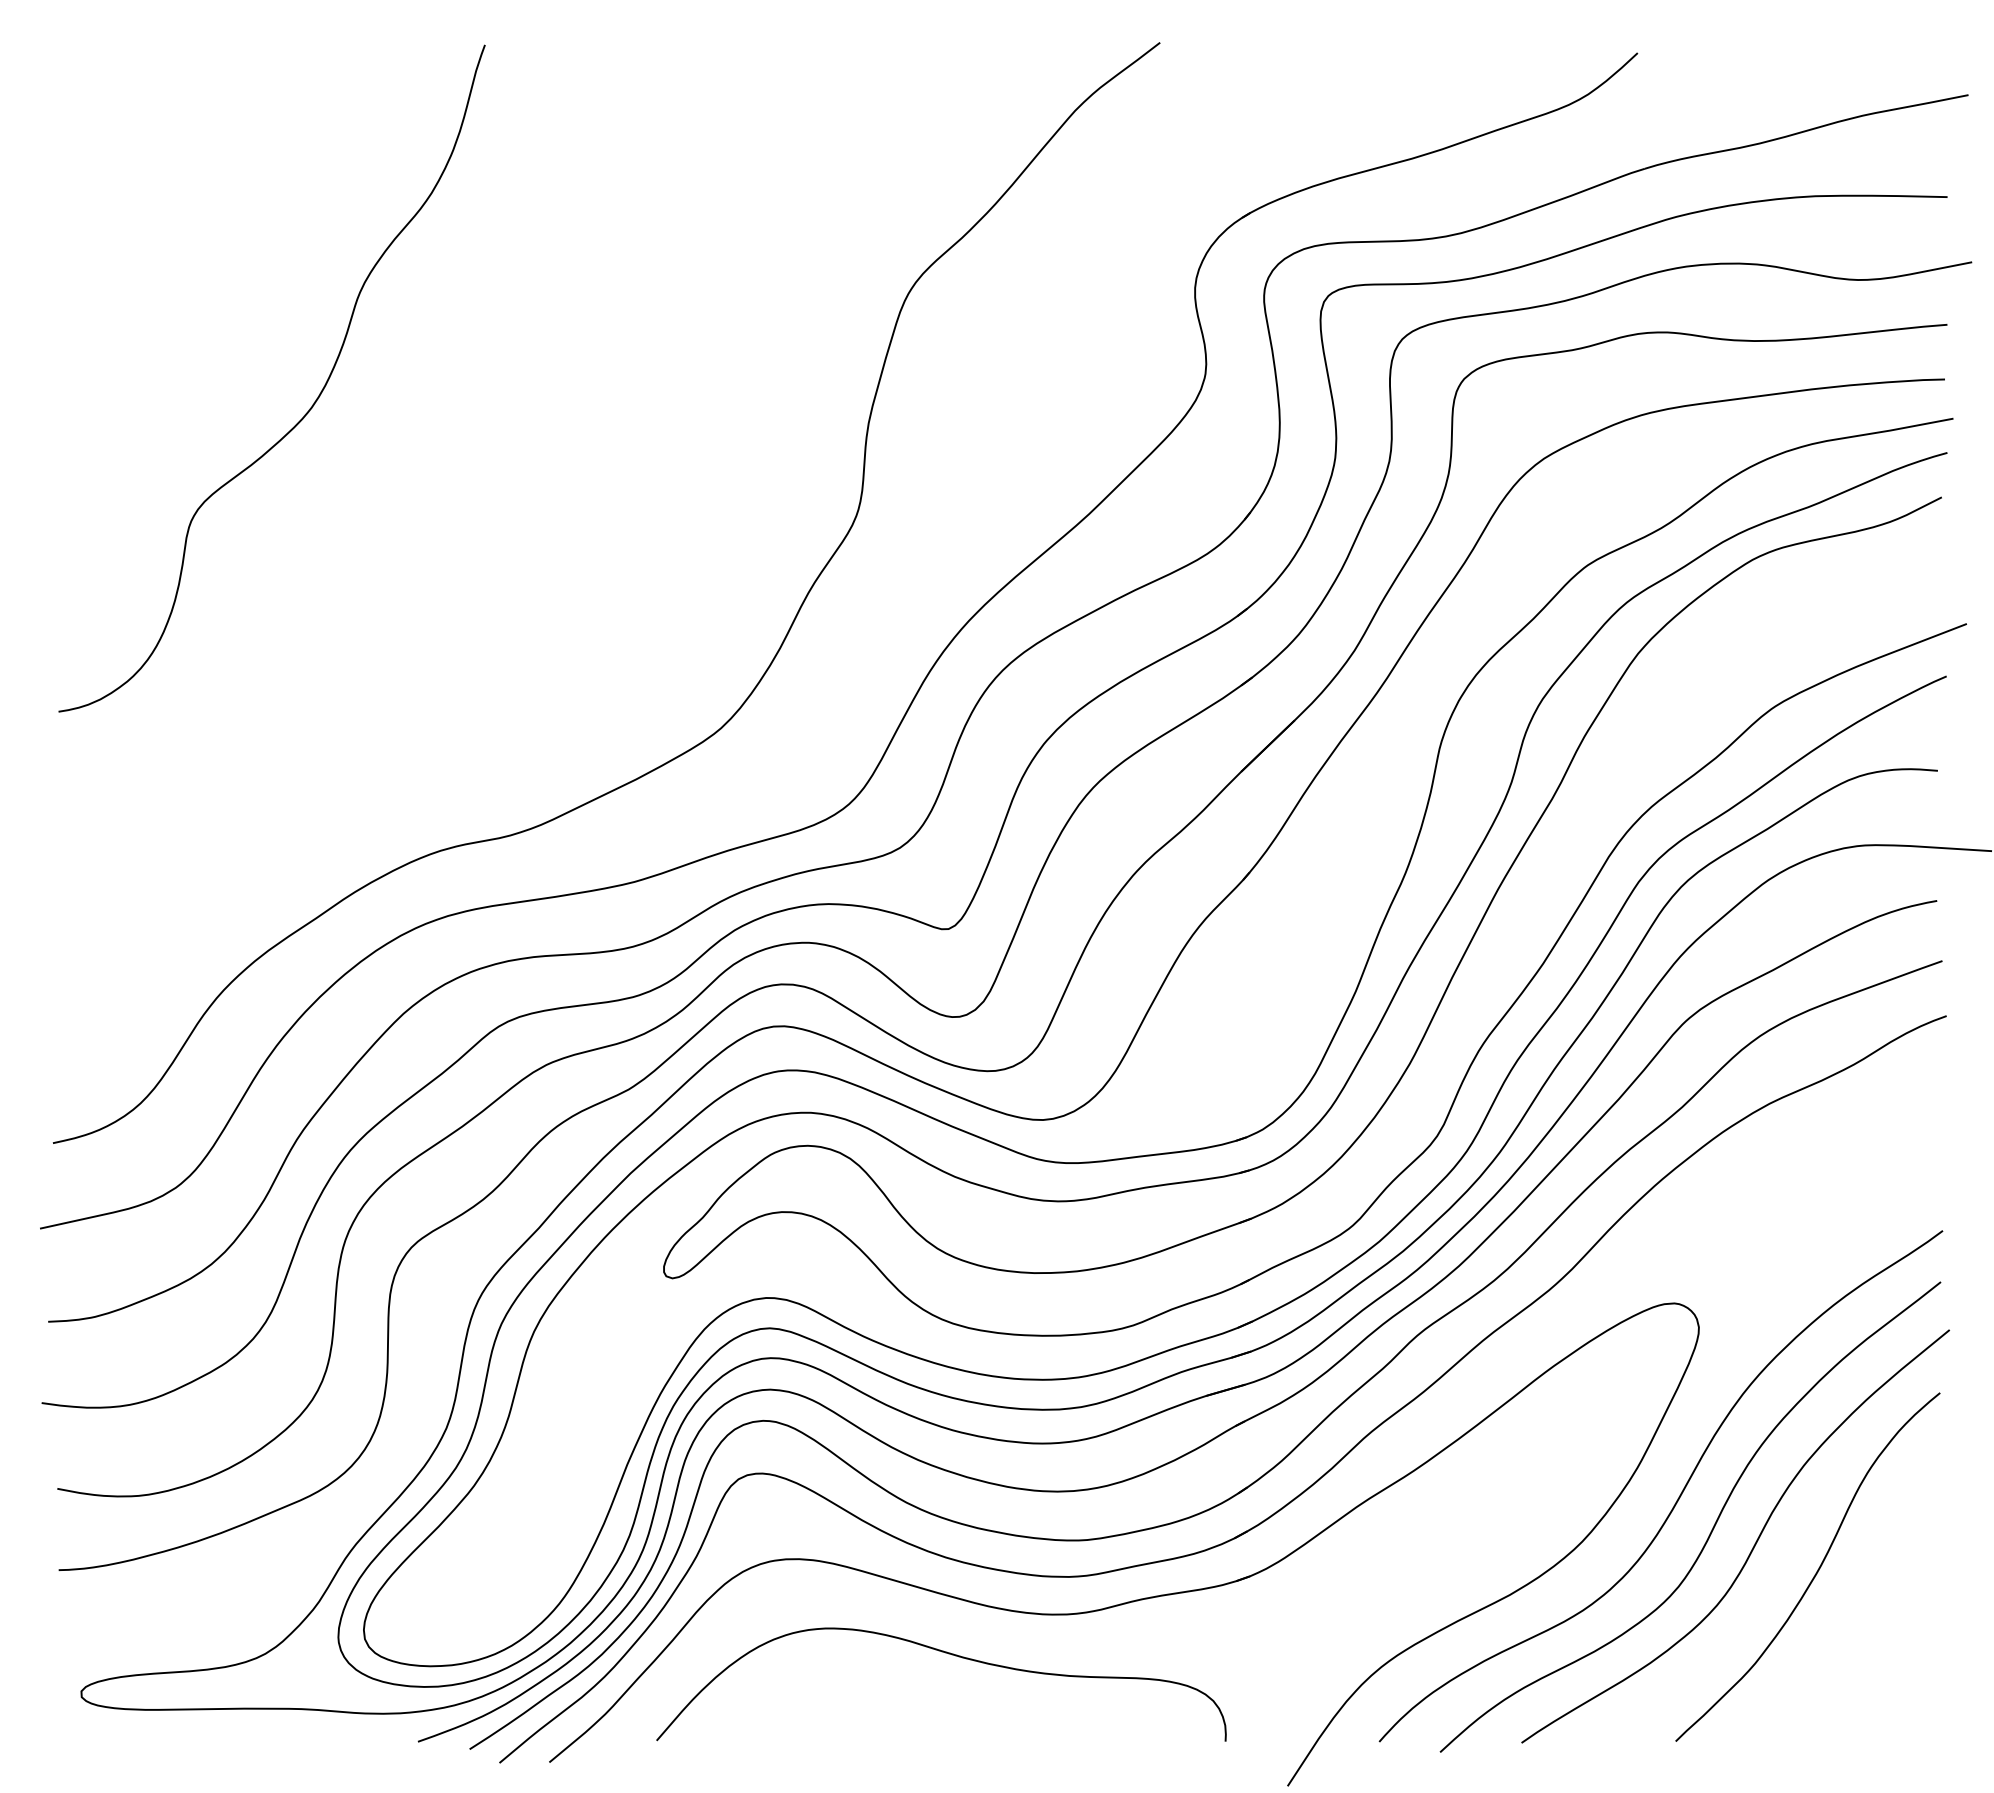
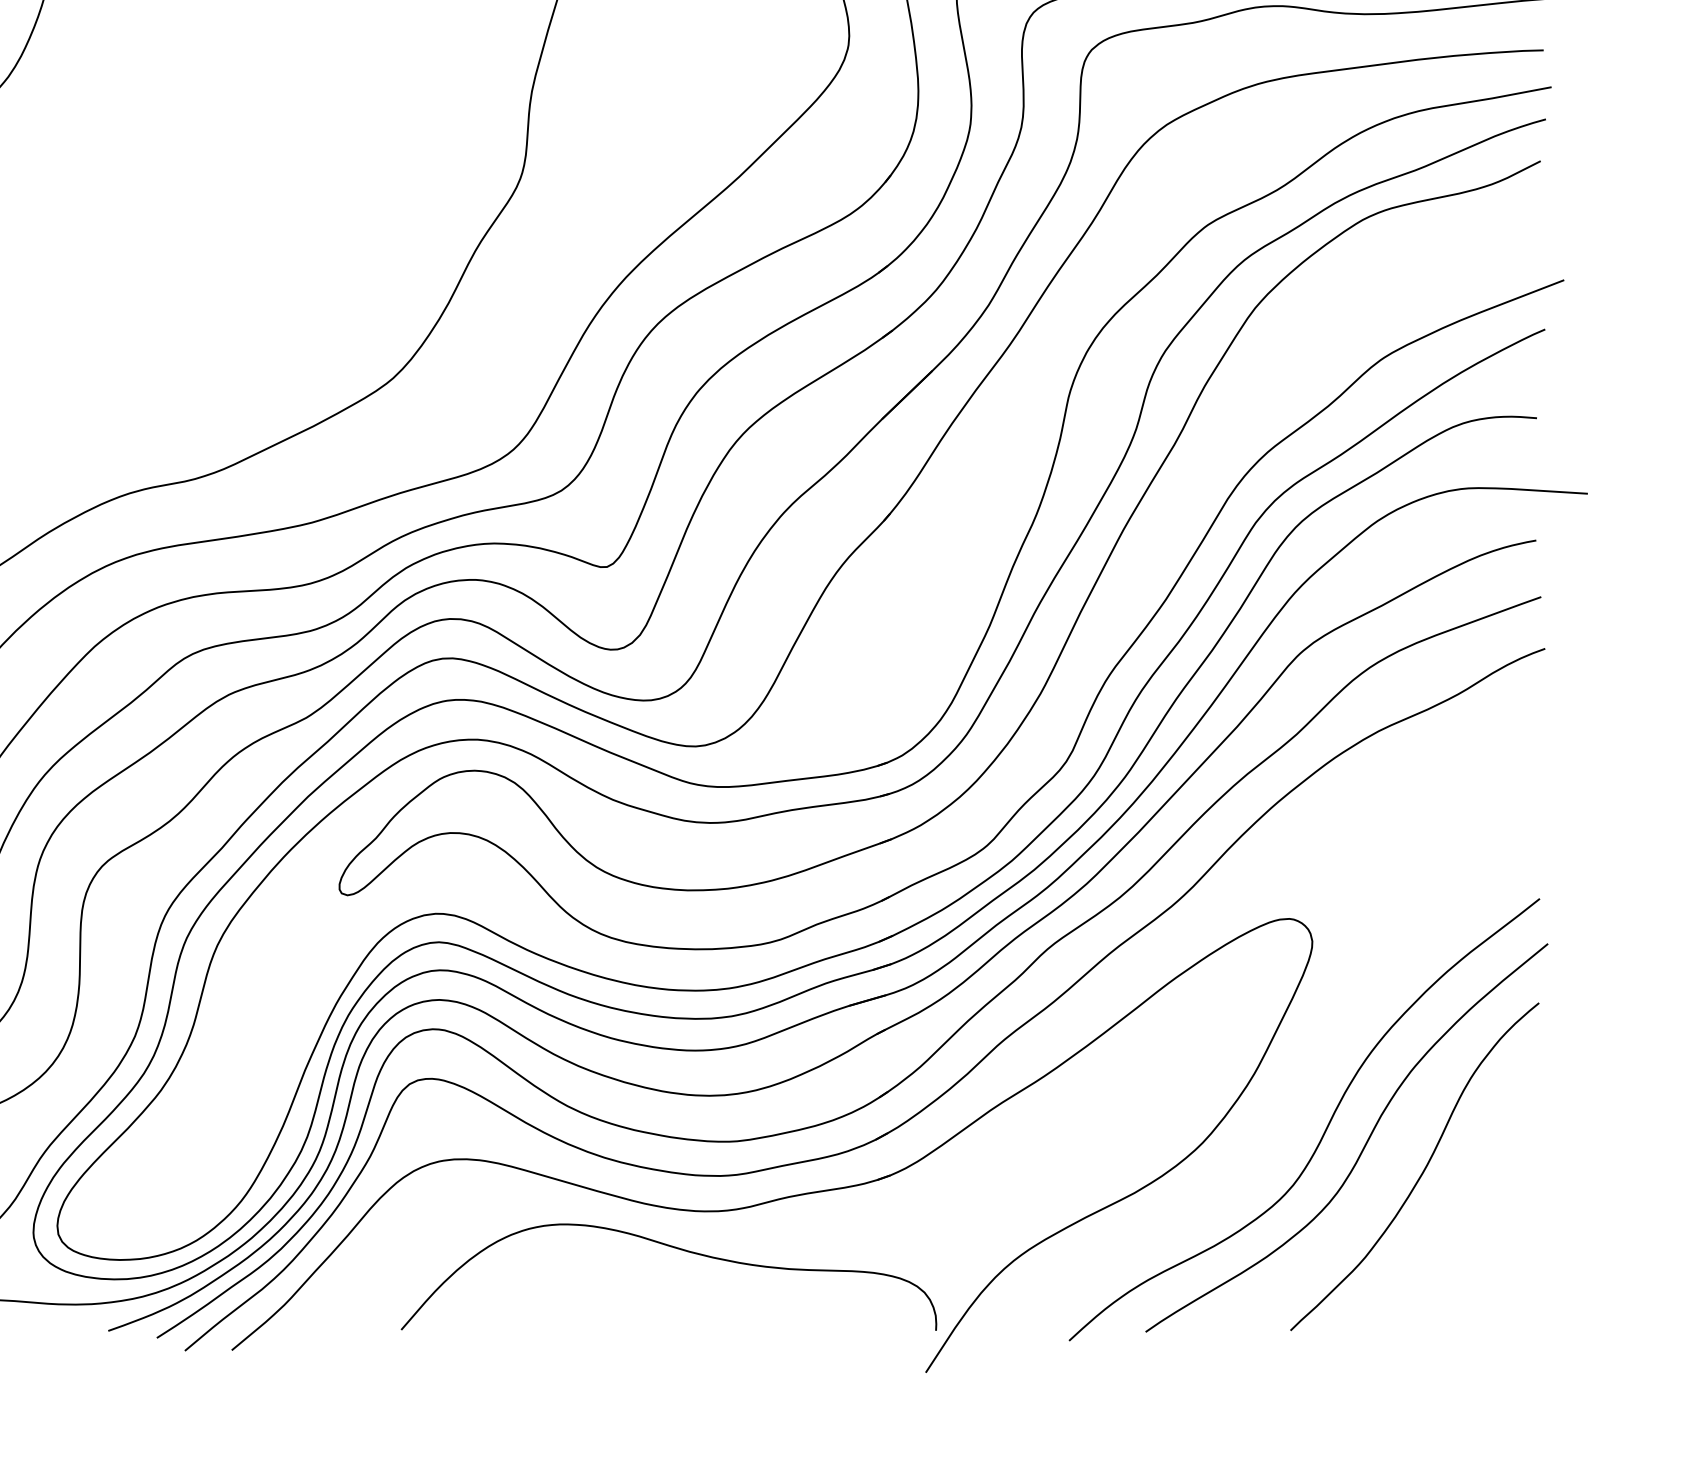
curve: (1677, 1498) -> (1292, 1102), removed
curve: (948, 1654) -> (675, 1248), moved

